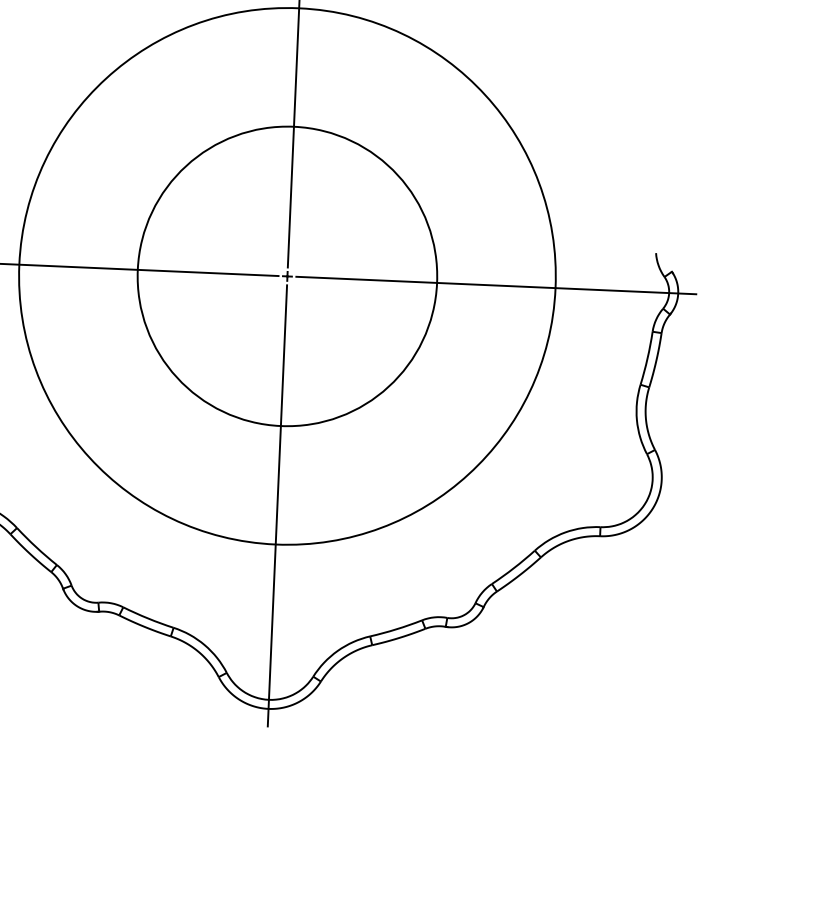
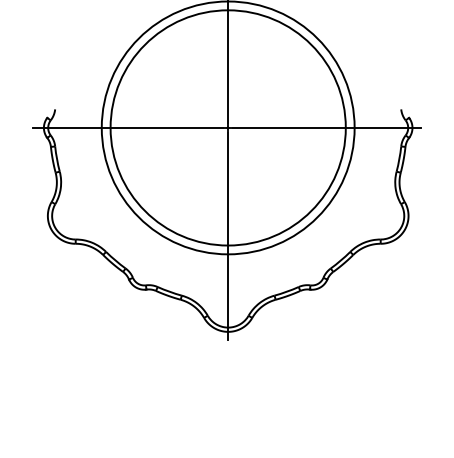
circle: (285, 275) -> (227, 127), size x1.67

